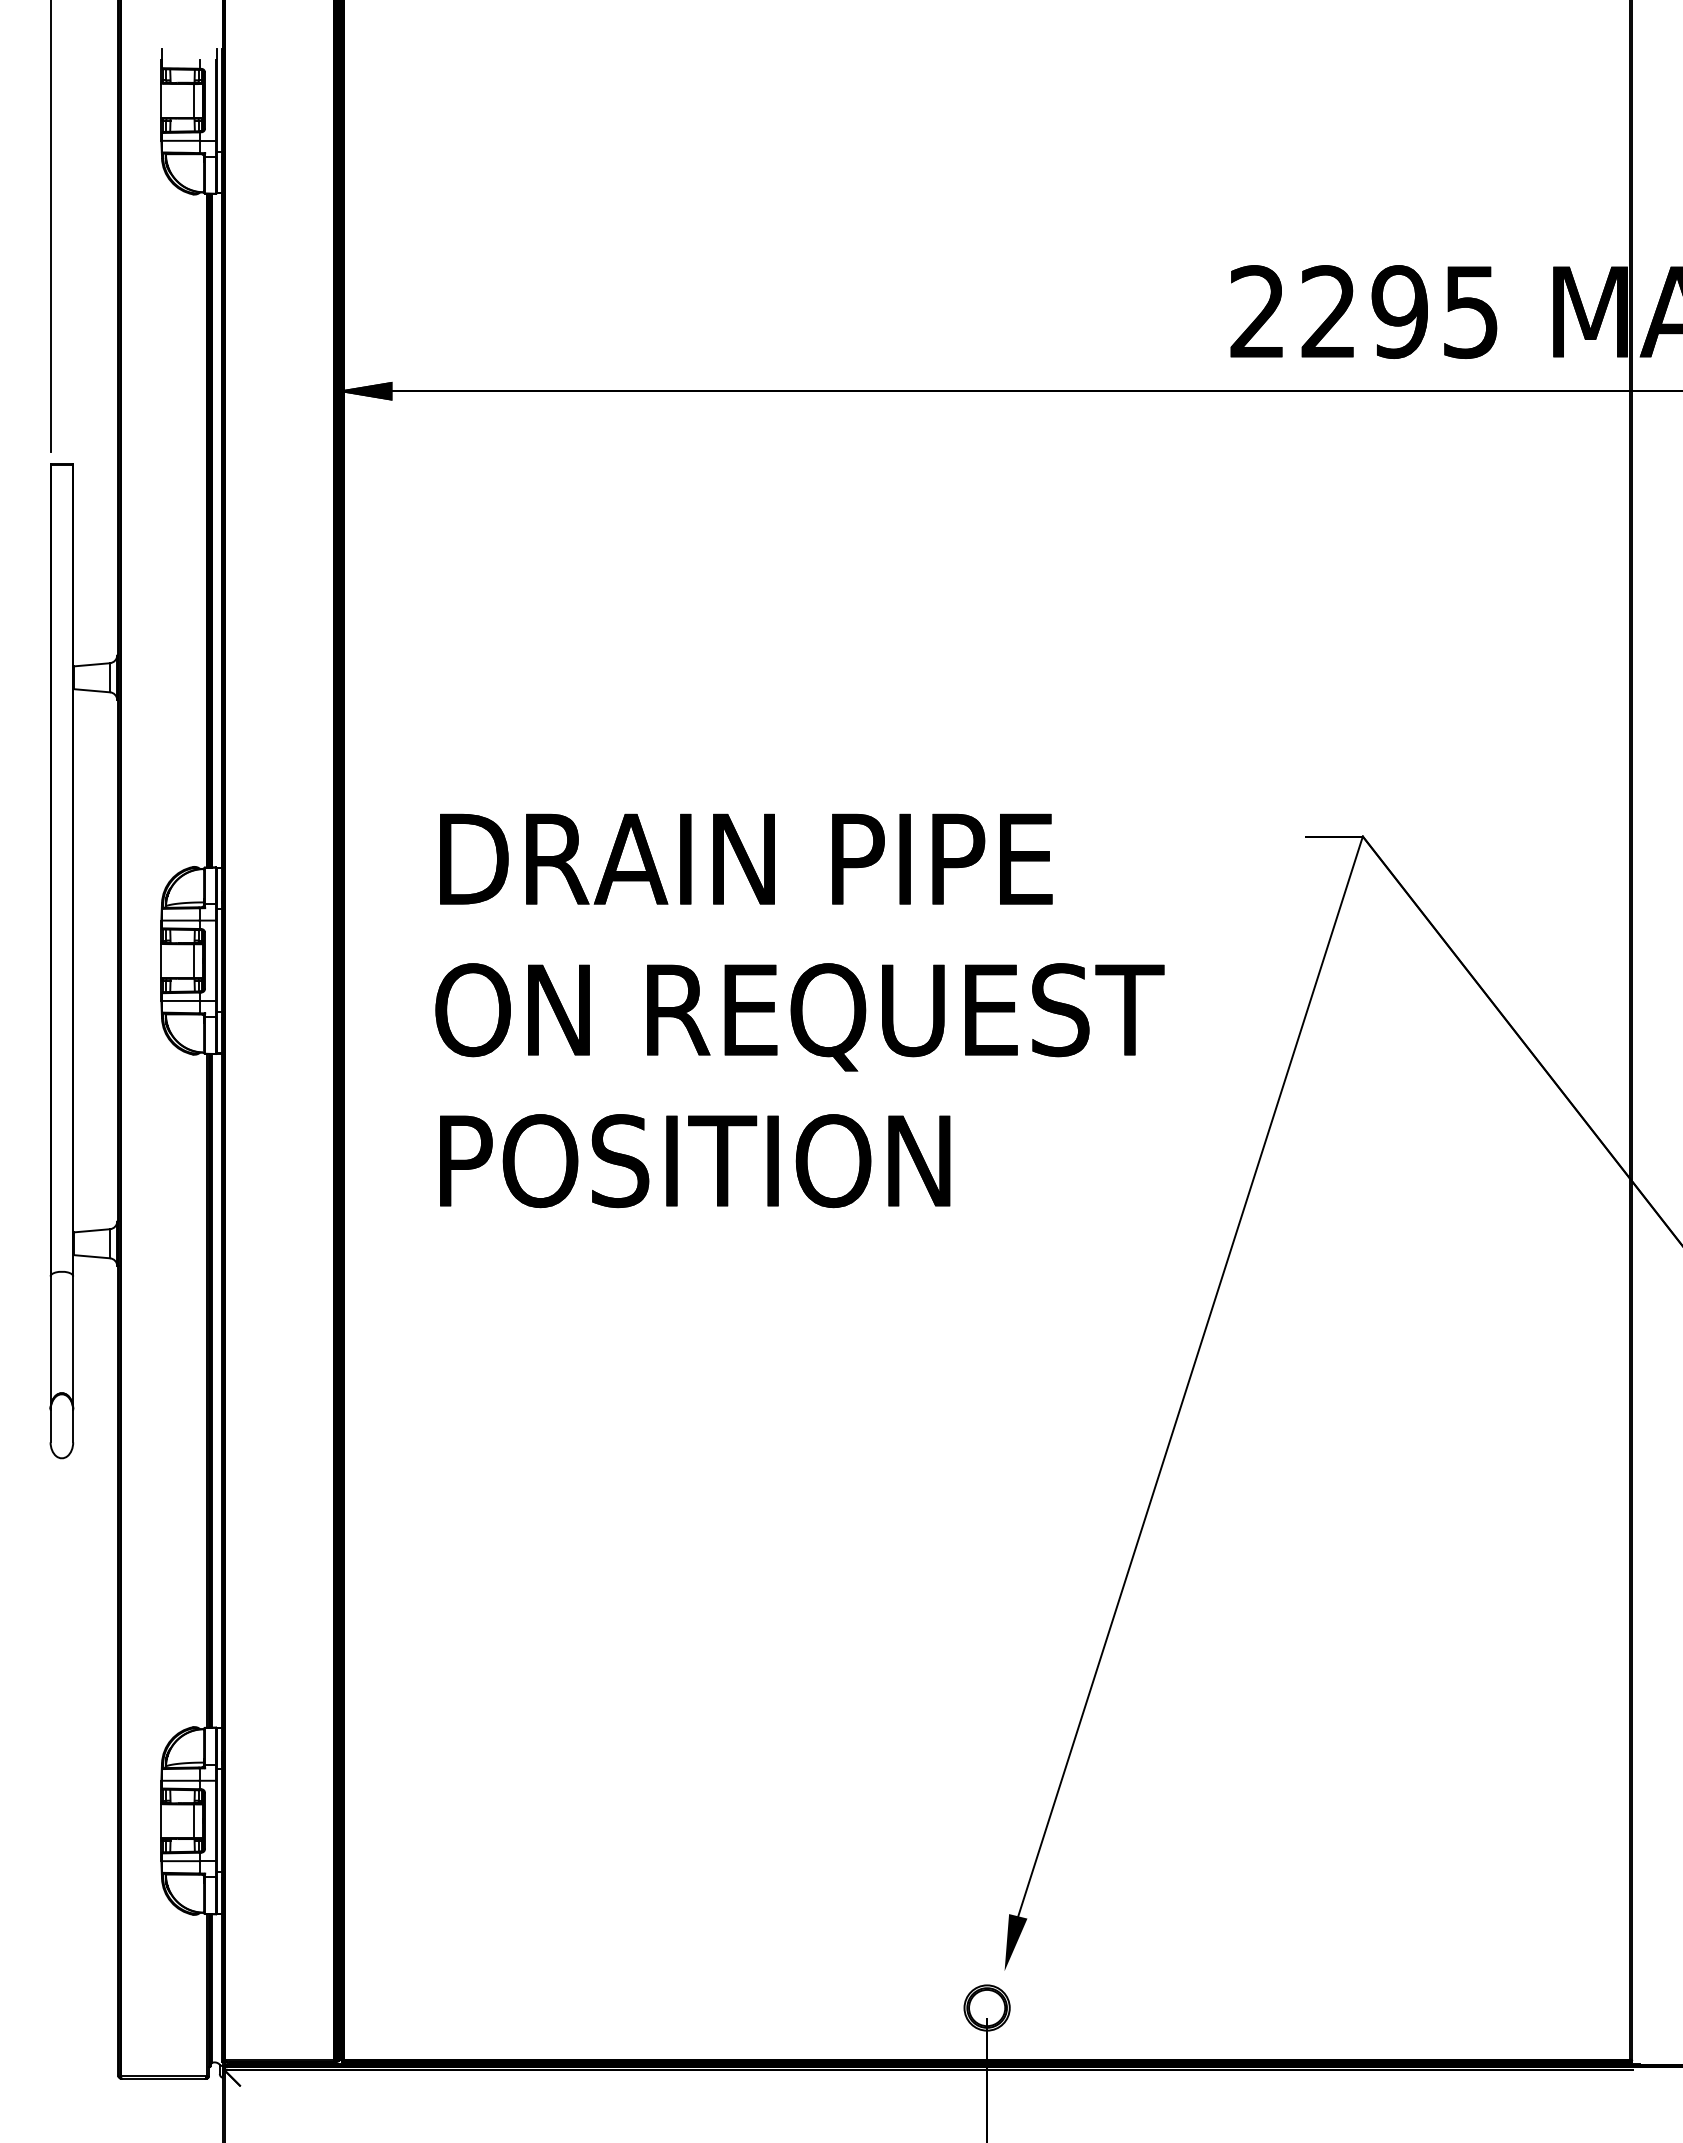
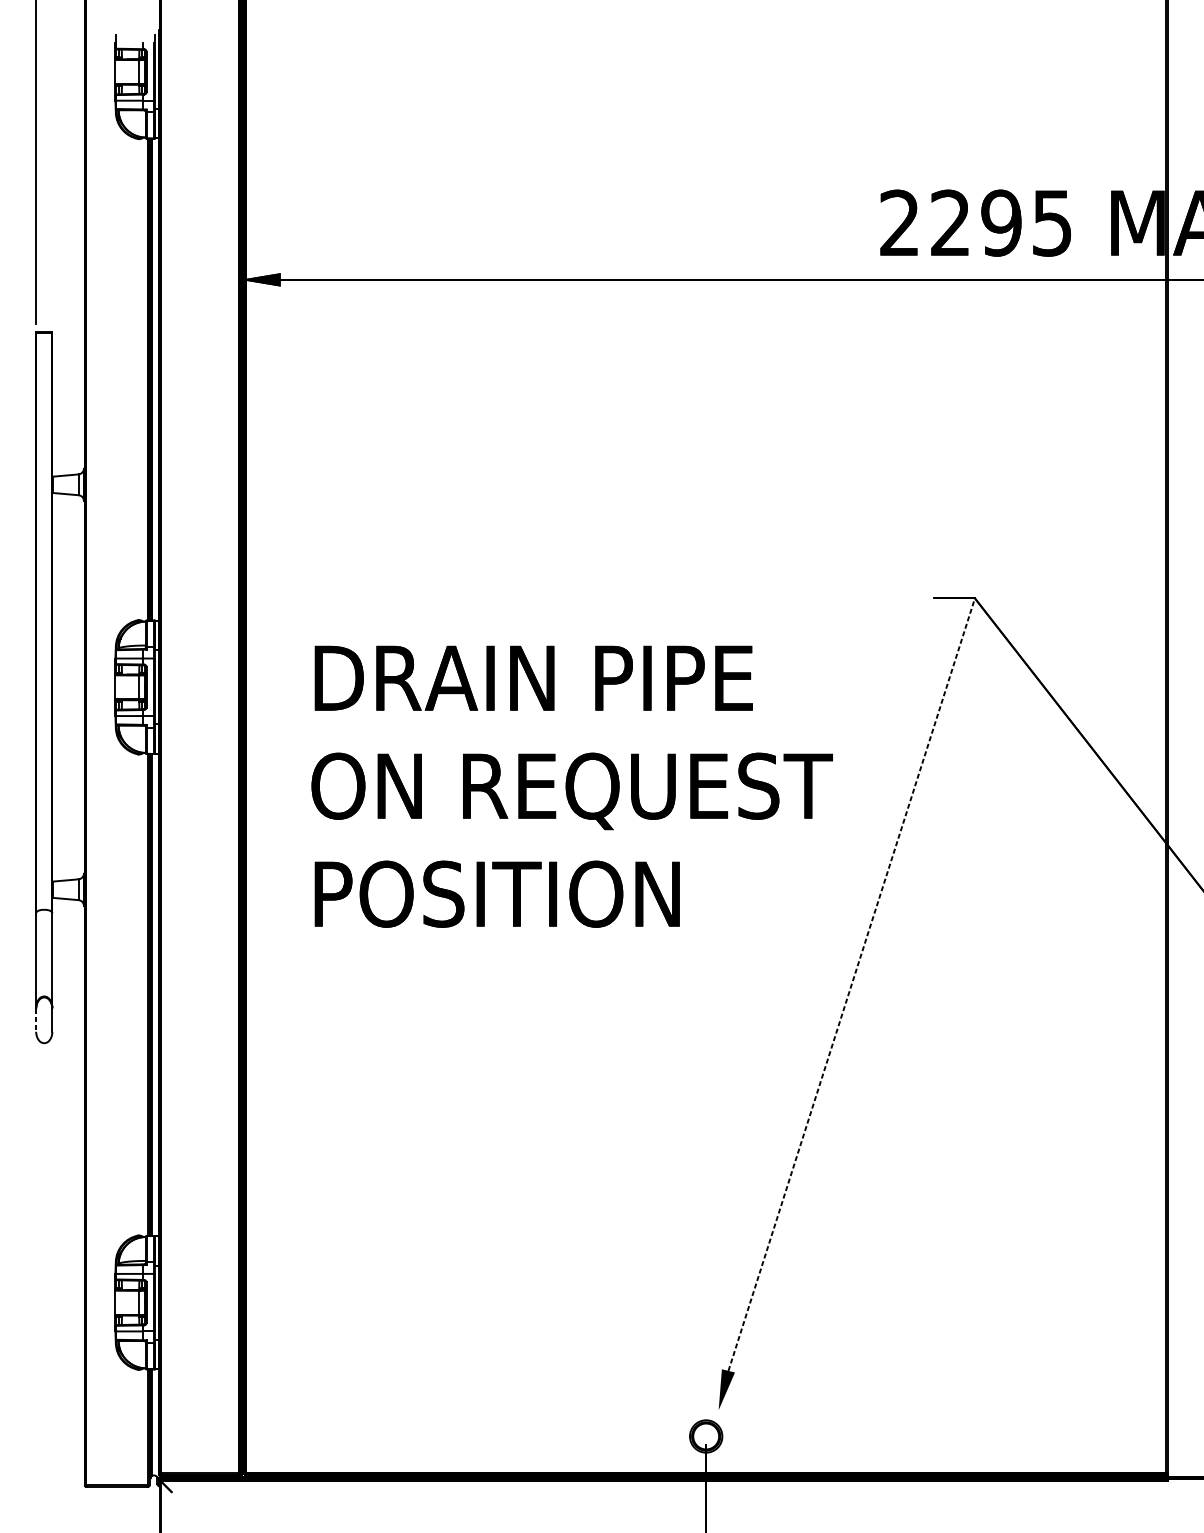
text: (799, 1010) -> (571, 786), moved
line: (1190, 1376) -> (851, 984), solid -> dashed
line: (50, 1426) -> (36, 1020), solid -> dashed

